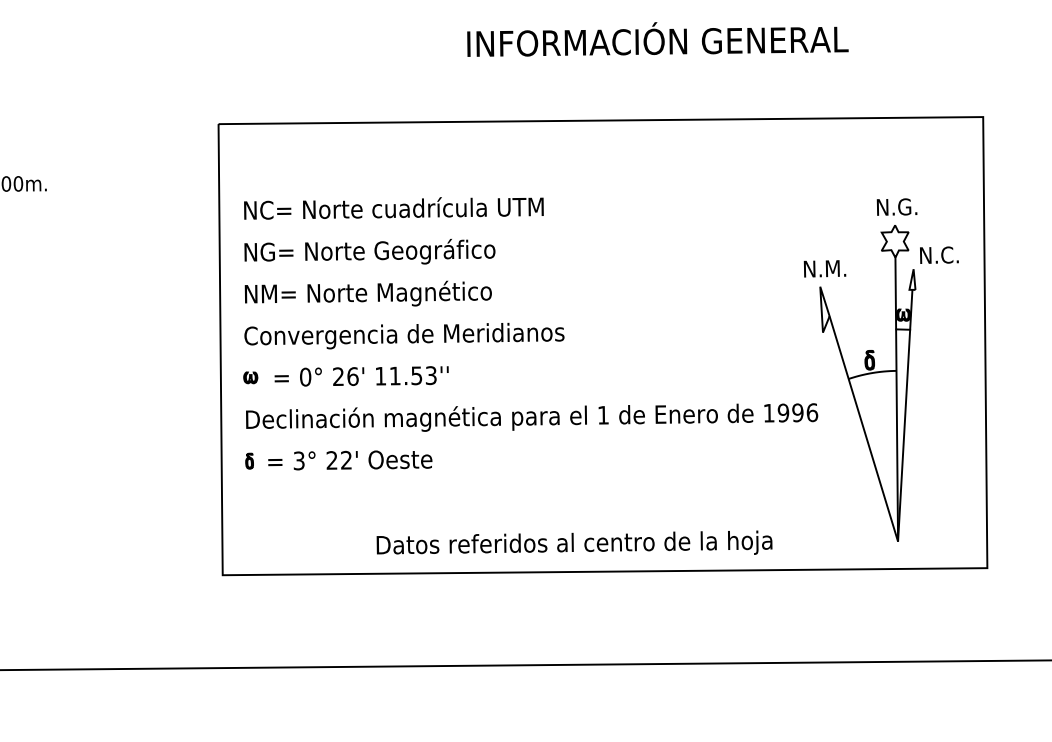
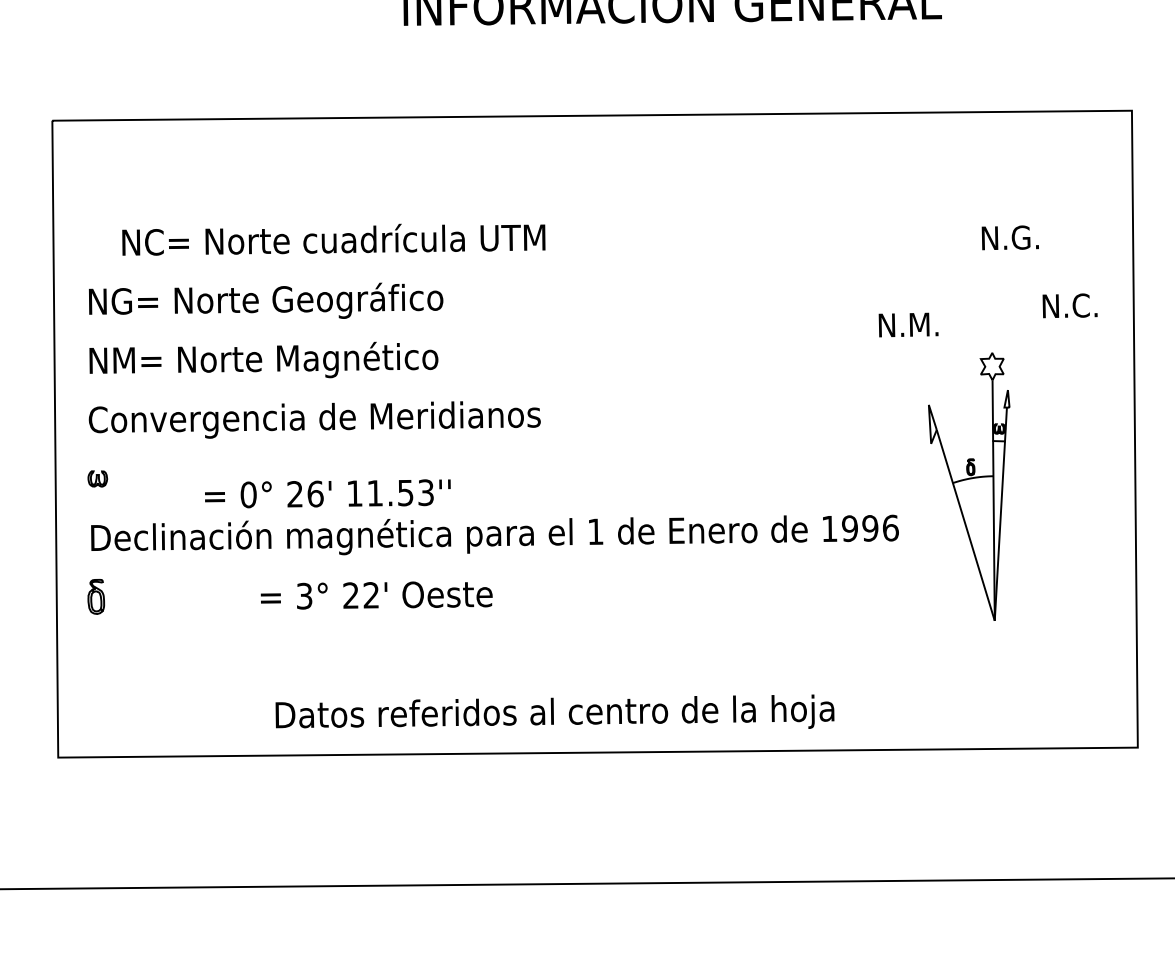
text: (393, 208) -> (333, 239), moved
text: (361, 376) -> (327, 493), moved
part: (867, 383) -> (968, 486), size x0.6
part: (249, 460) -> (96, 595), size x1.6
text: (350, 460) -> (377, 595), moved

